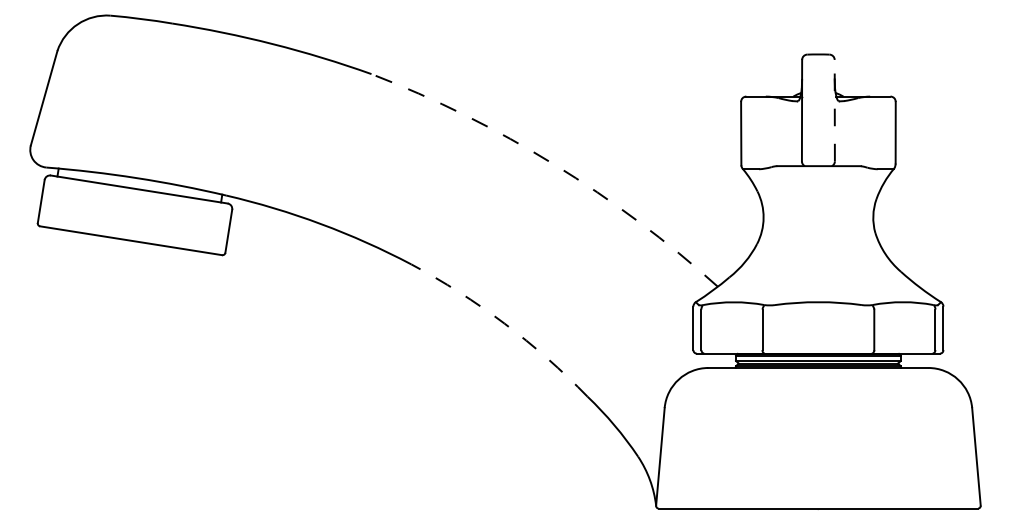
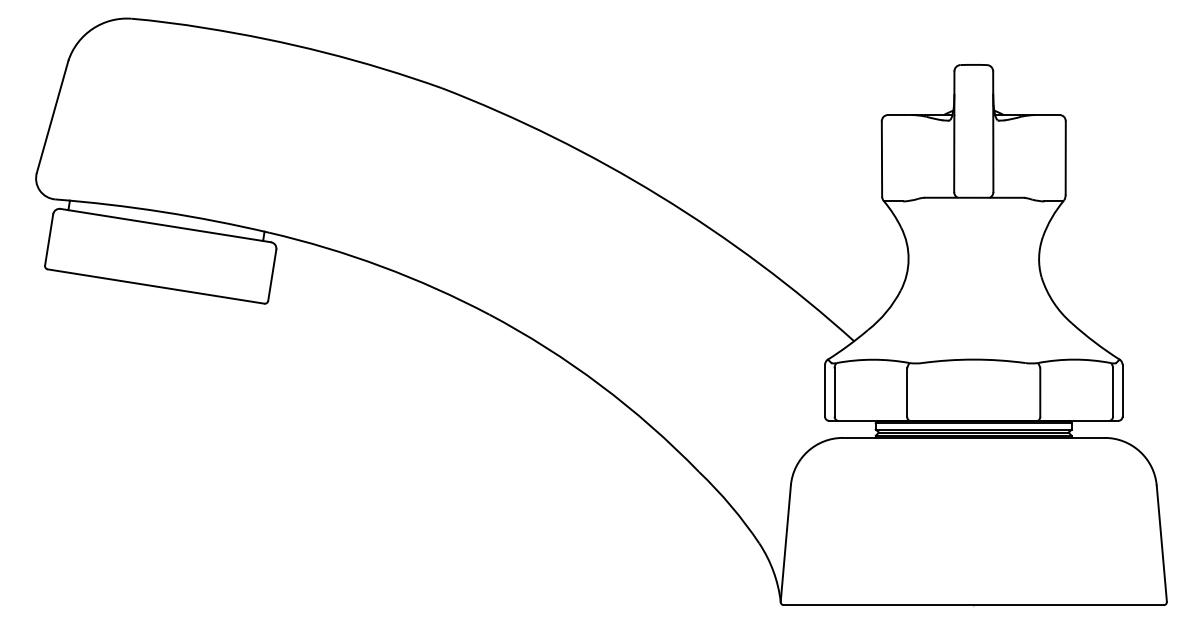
line: (834, 110) -> (993, 131), dashed -> solid
arc: (554, 164) -> (659, 195), dashed -> solid
arc: (504, 323) -> (600, 385), dashed -> solid

